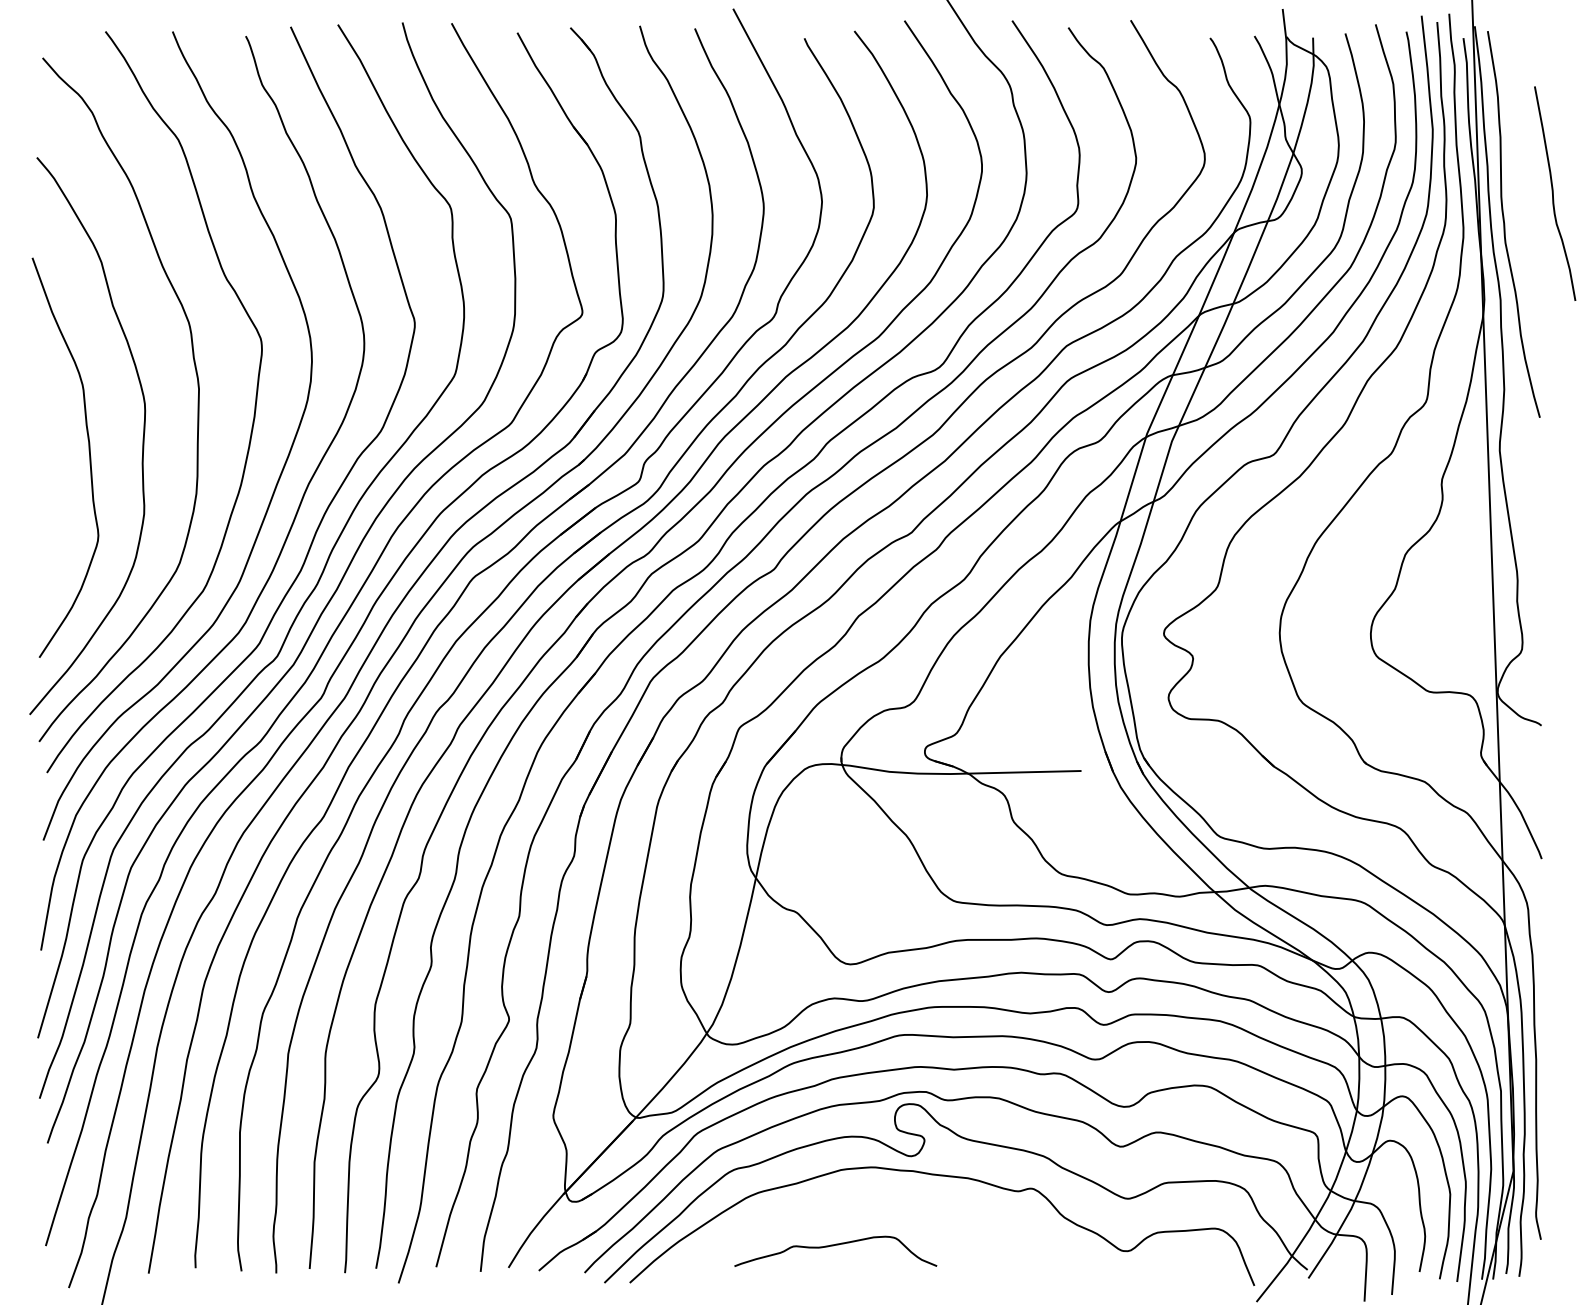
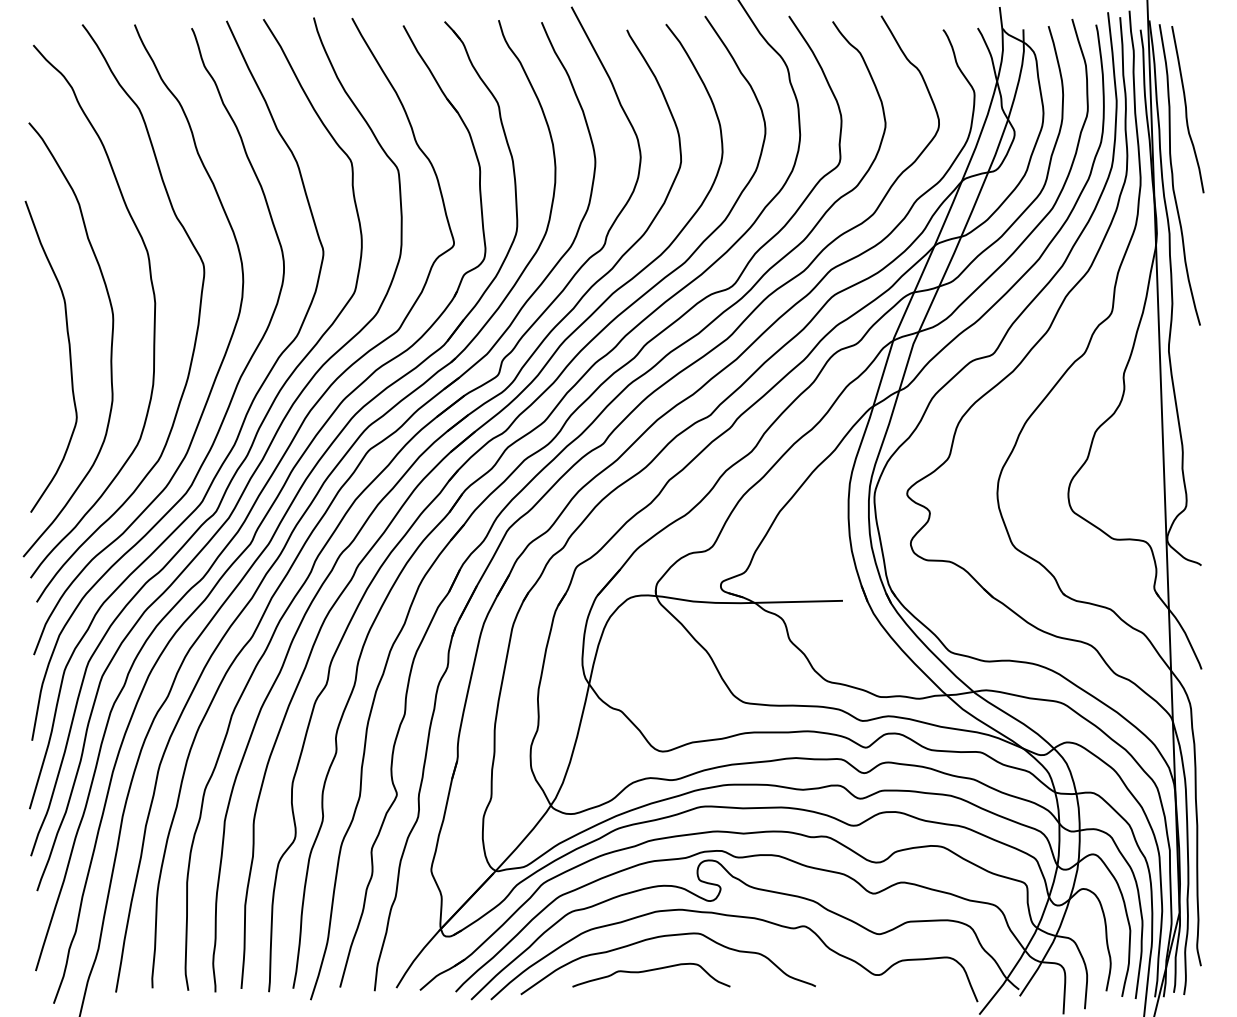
curve: (1553, 193) -> (1186, 109), moved
curve: (851, 1202) -> (663, 937), added

